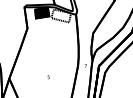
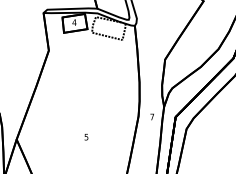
fill: (42, 12) -> (75, 22), removed

